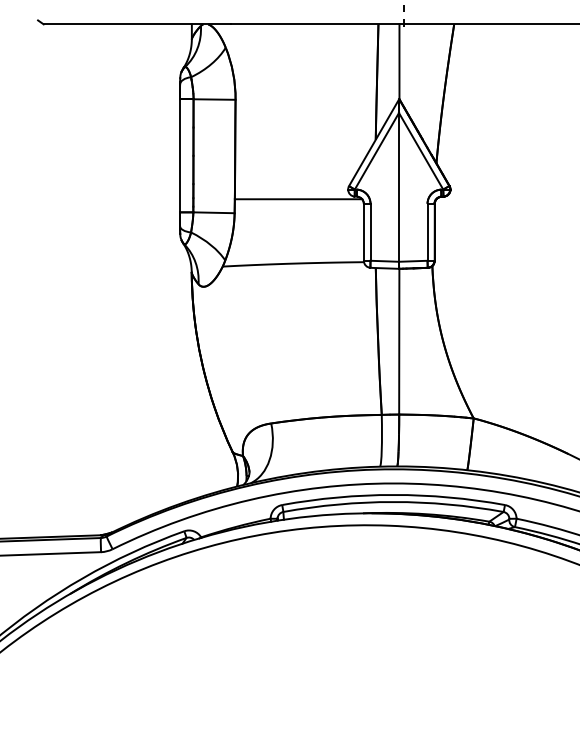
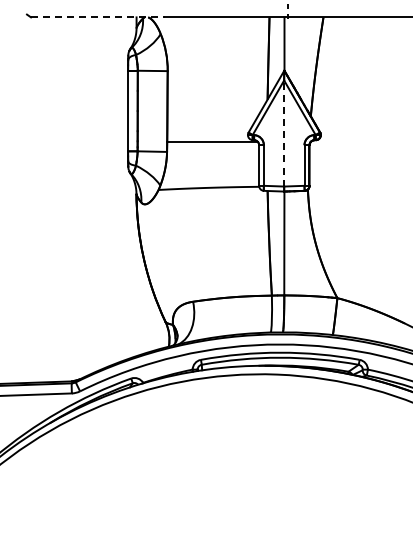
line: (137, 24) -> (97, 17), solid -> dashed
line: (399, 187) -> (284, 133), solid -> dashed

